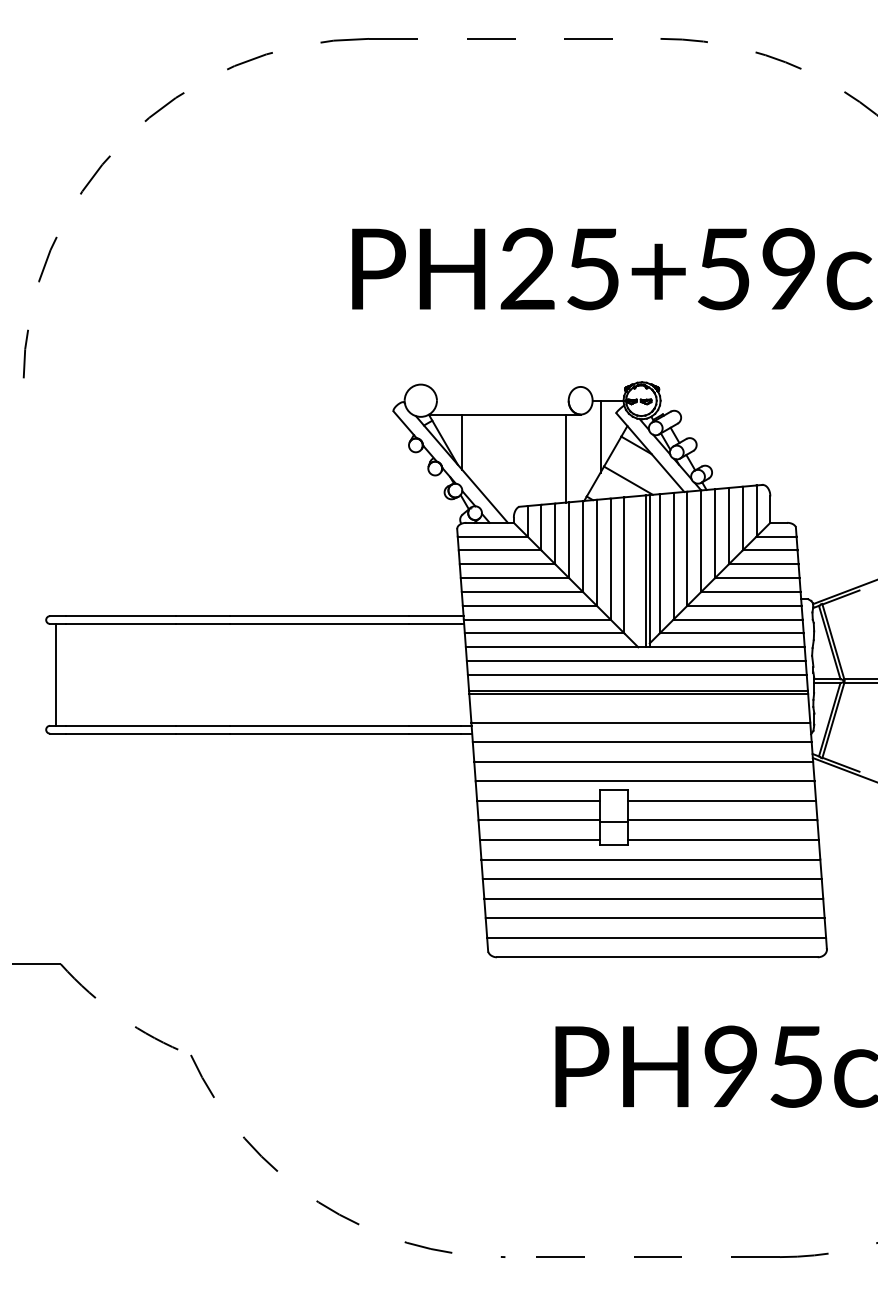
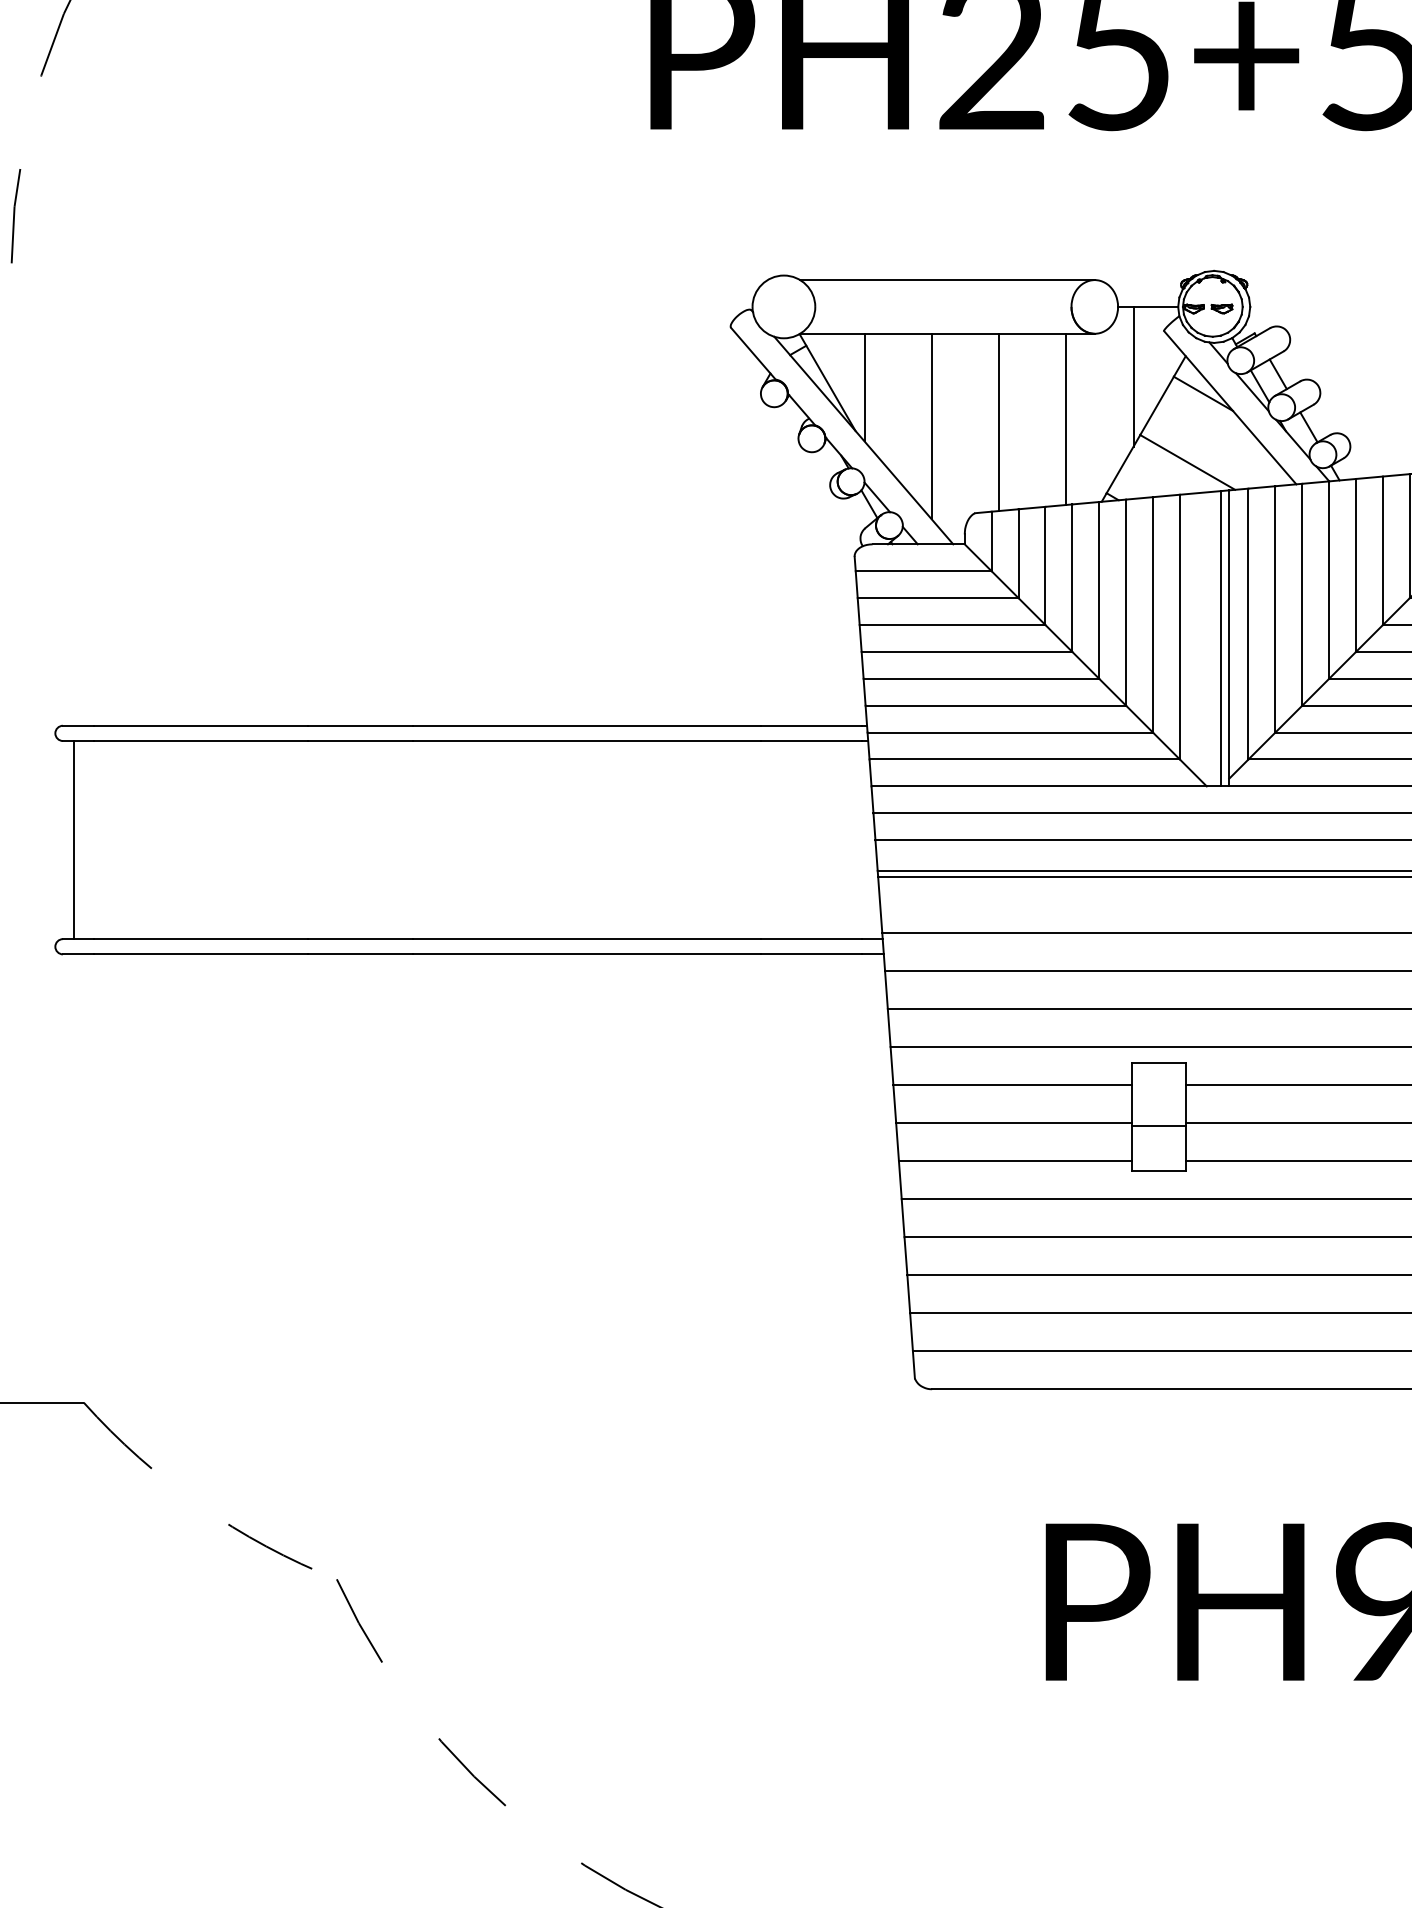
line: (504, 386) -> (946, 279), added
line: (531, 459) -> (999, 421), added
line: (496, 462) -> (931, 427), added

